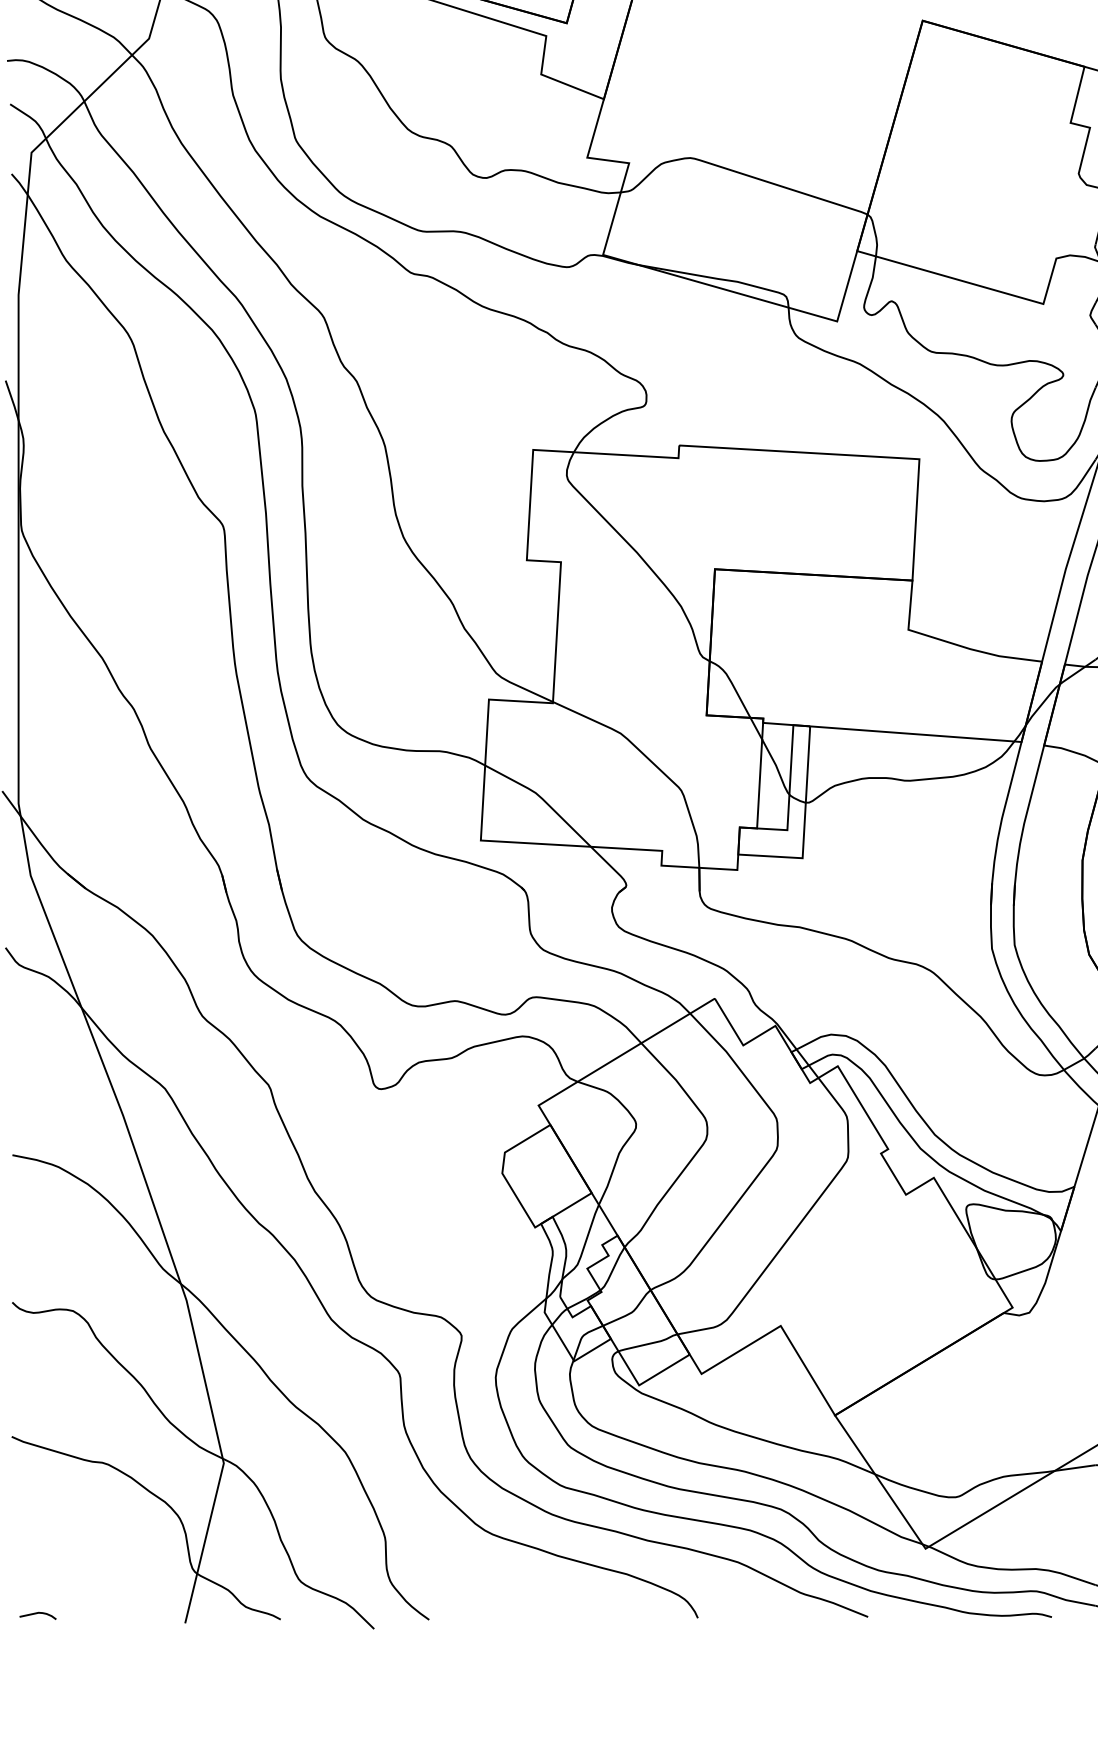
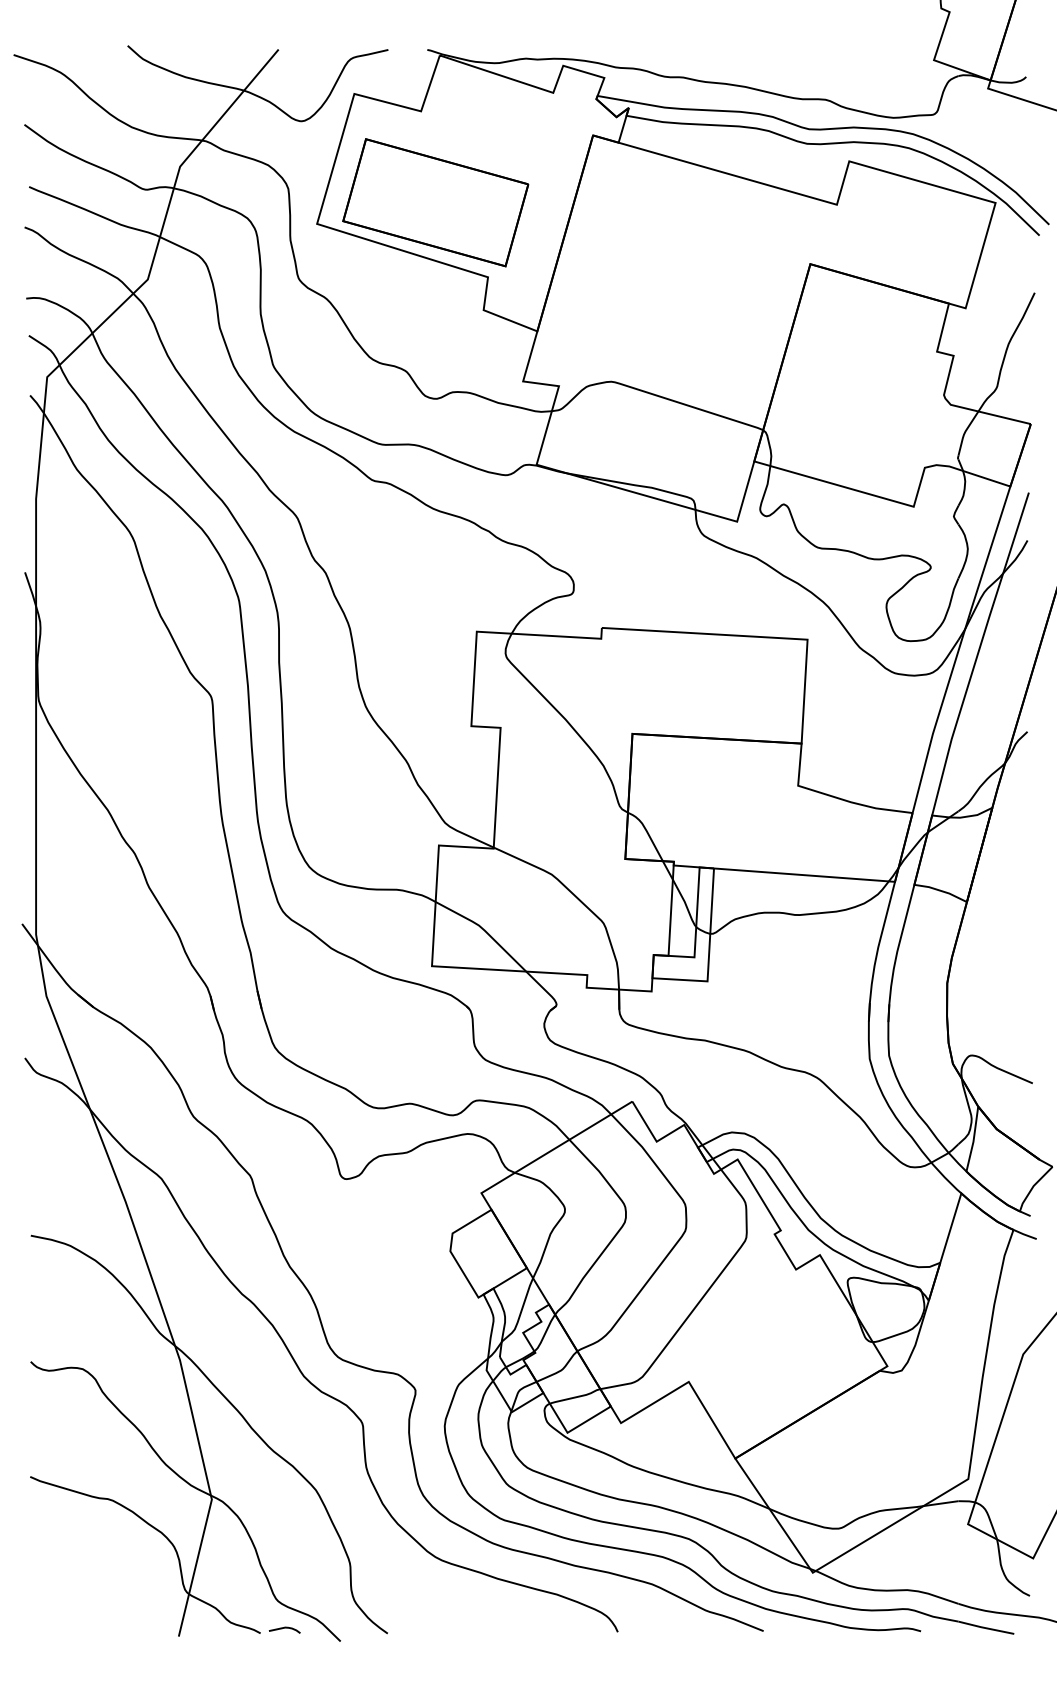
curve: (37, 1613) -> (284, 1628), moved

